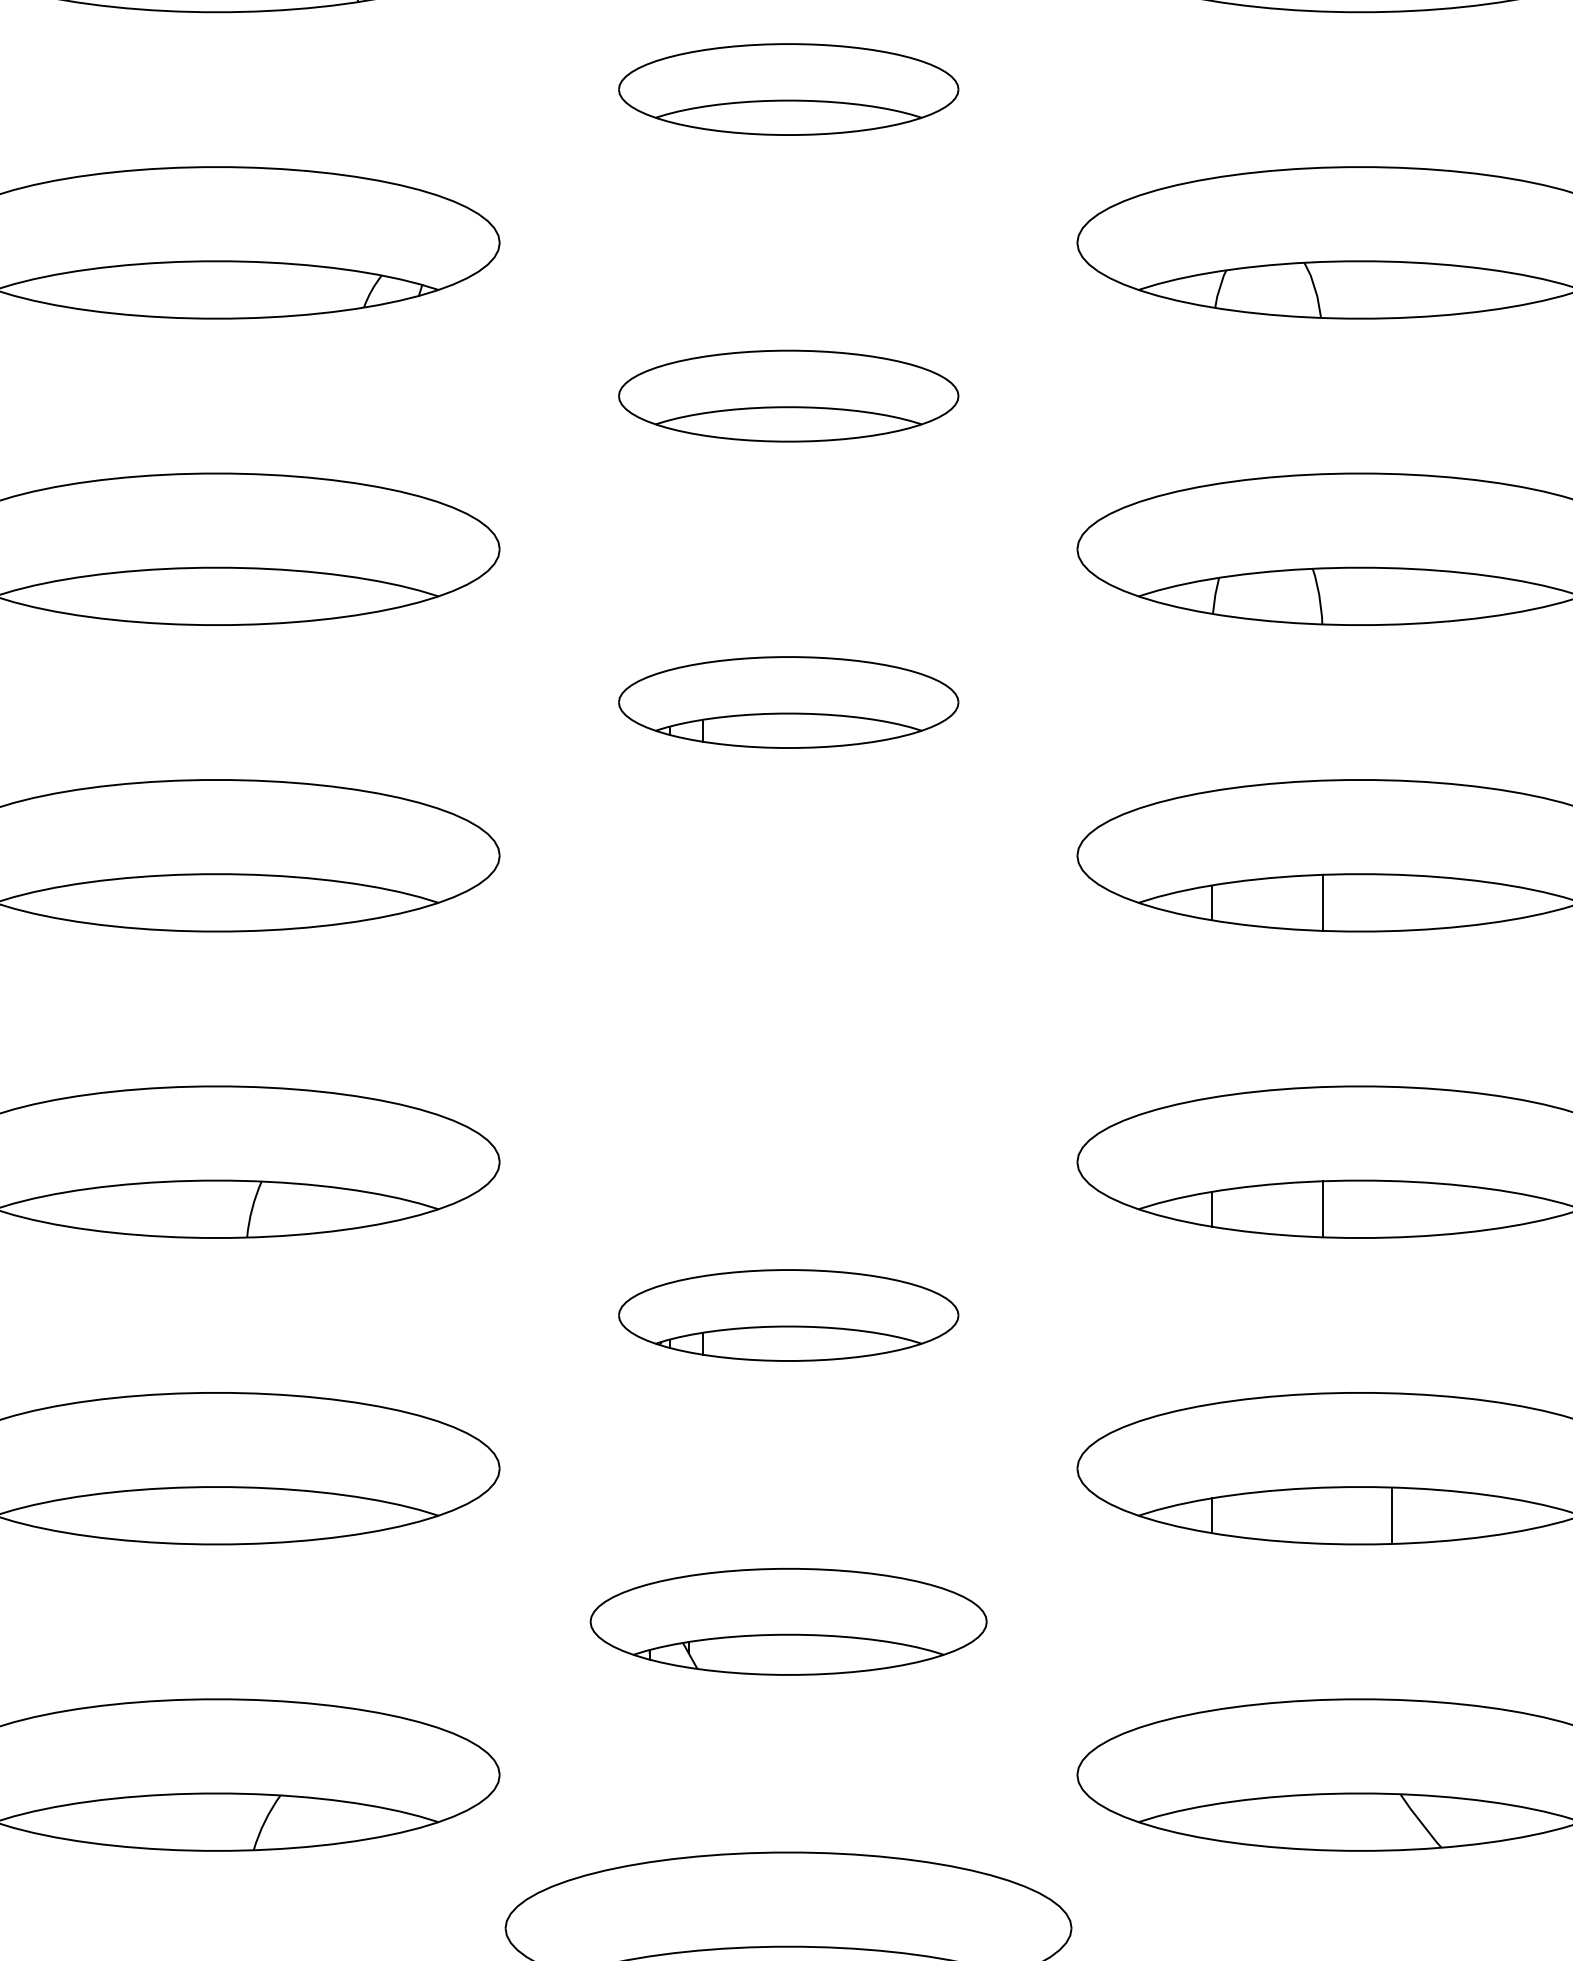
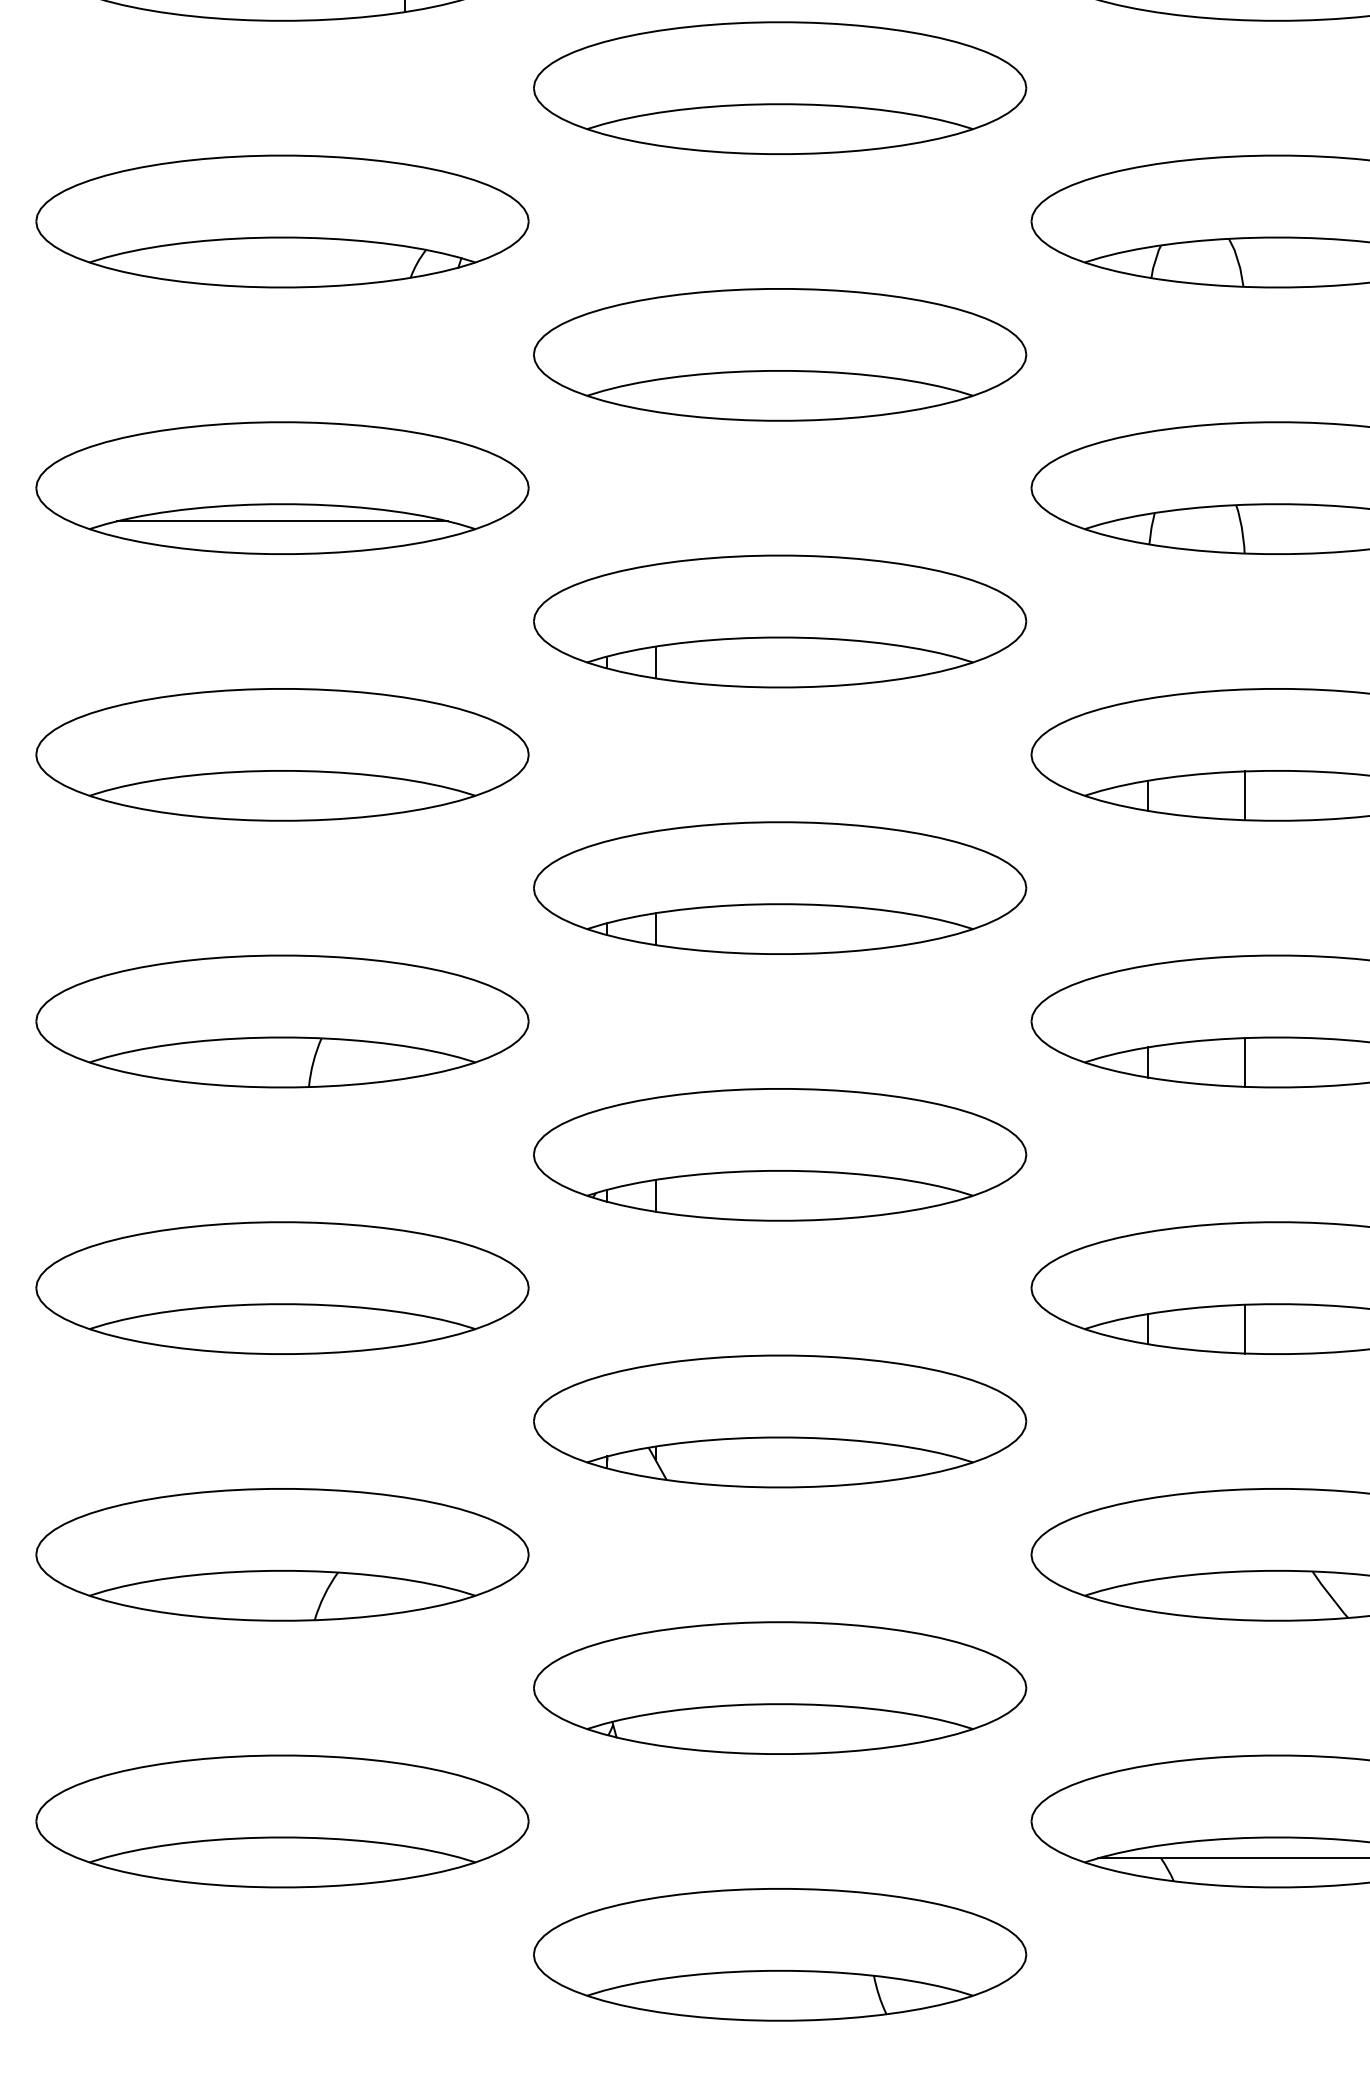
part: (789, 88) -> (780, 87), size x1.67
part: (789, 395) -> (780, 354), size x1.67
line: (216, 587) -> (282, 521), added
part: (789, 702) -> (780, 621), size x1.67
part: (789, 1008) -> (780, 887), added
part: (789, 1315) -> (780, 1154), size x1.67
line: (1392, 1515) -> (1245, 1328), moved
part: (789, 1621) -> (780, 1421), size x1.43

